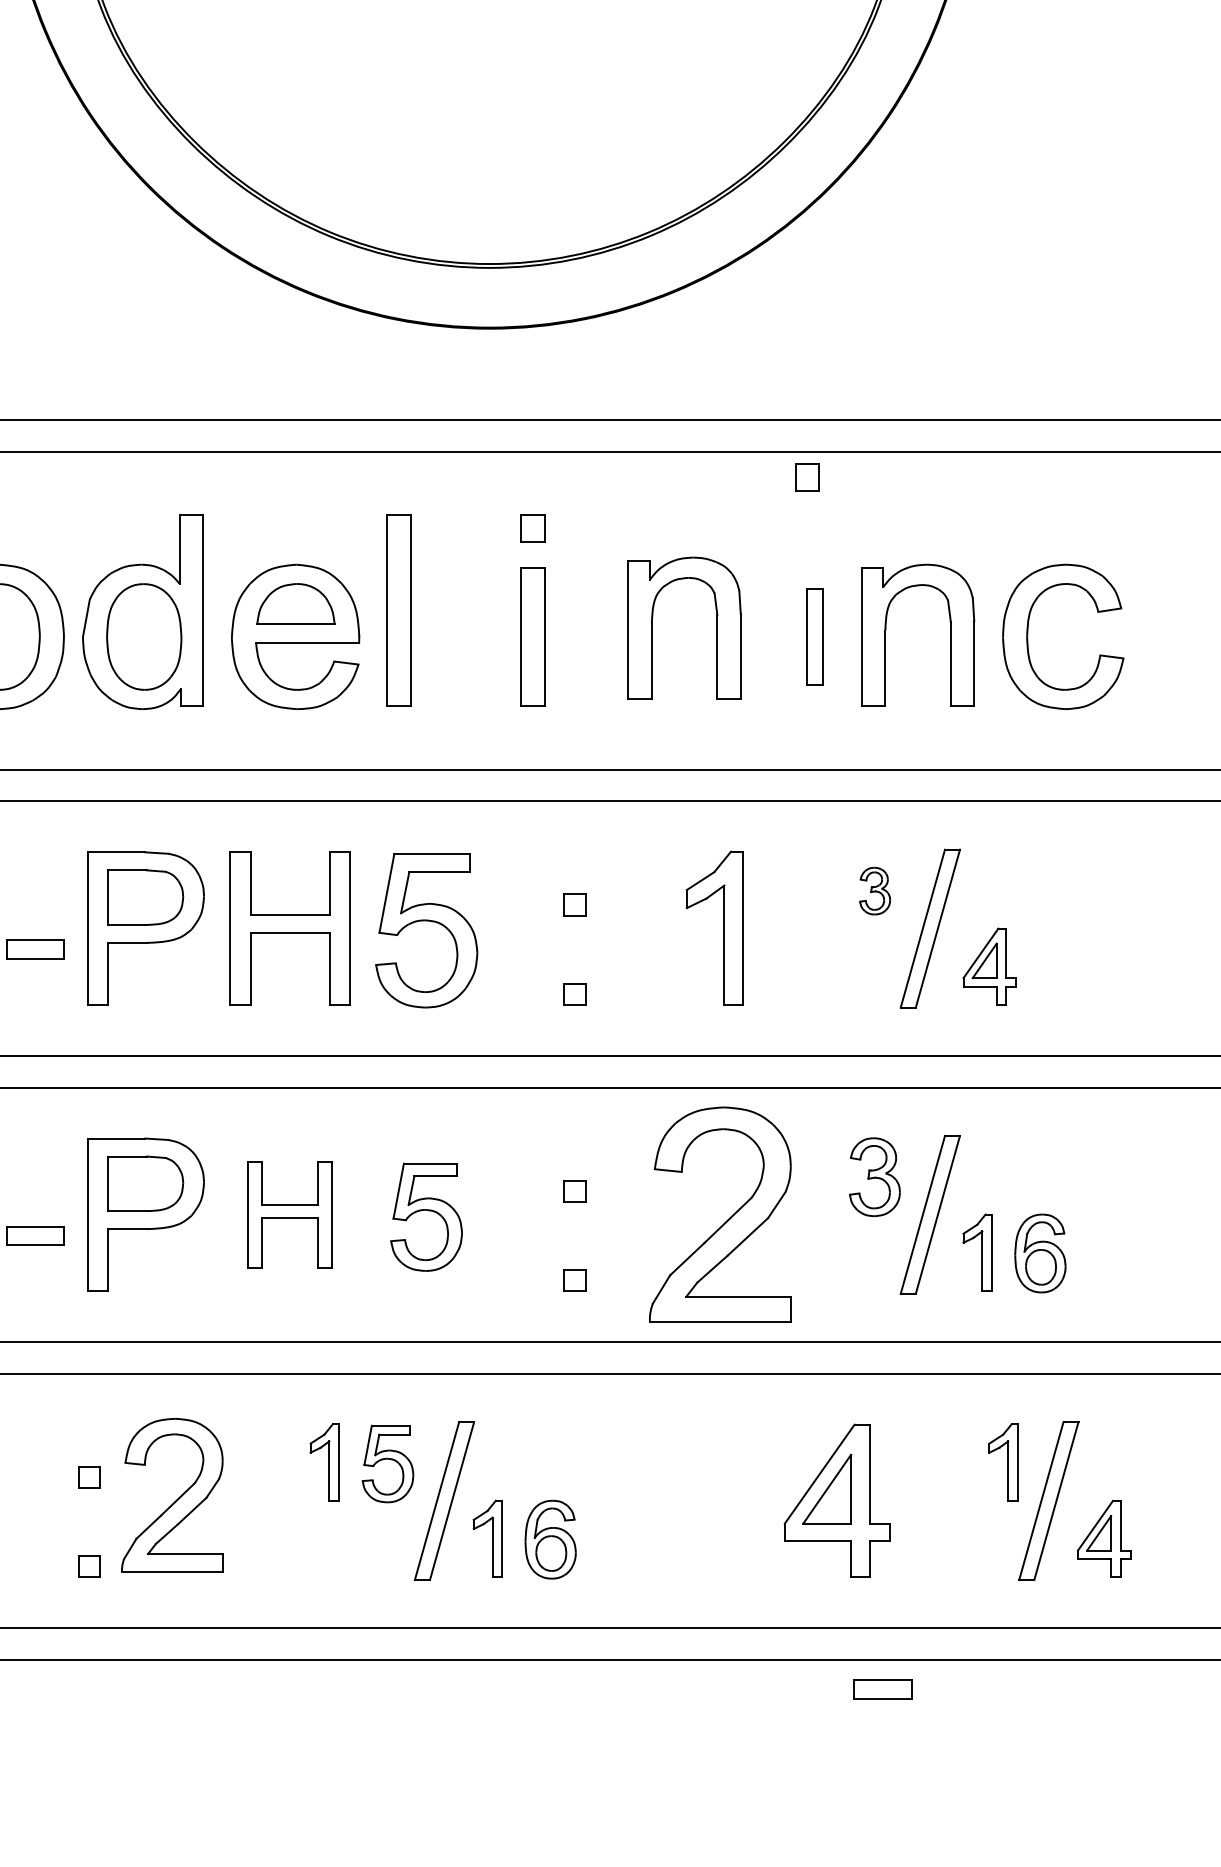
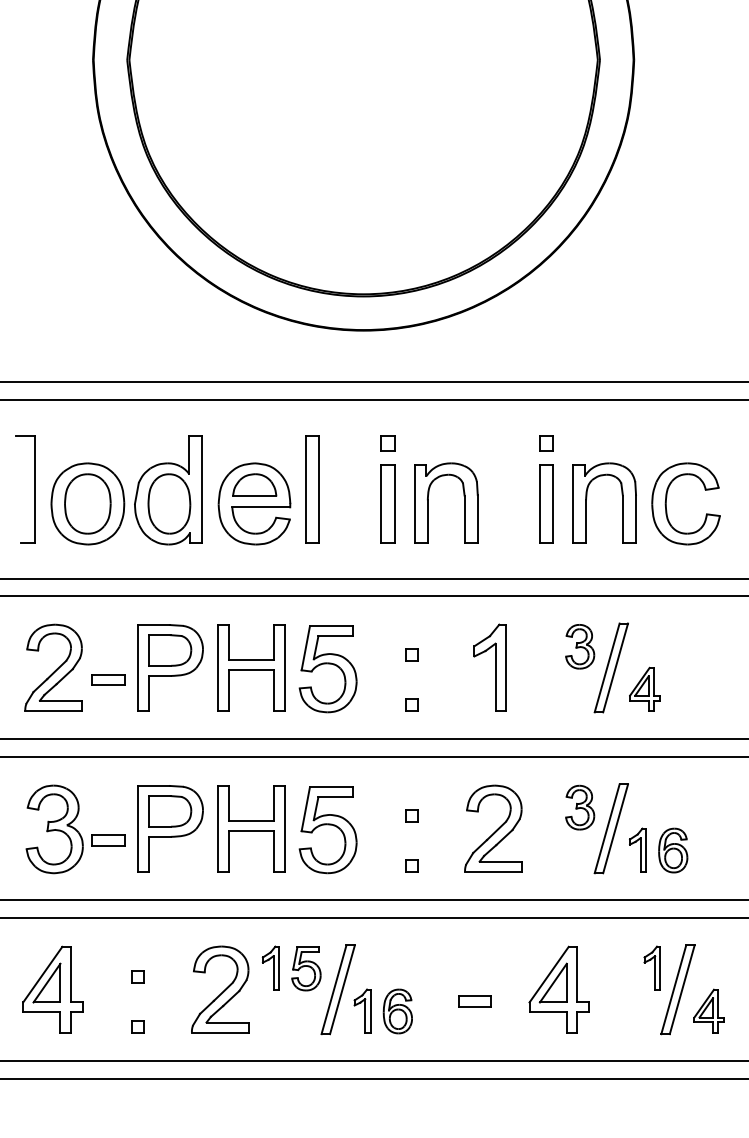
part: (807, 477) -> (546, 443), moved
part: (653, 627) -> (428, 502), moved
part: (814, 636) -> (546, 503), size x1.43
part: (875, 890) -> (580, 646), size x1.67
part: (290, 1214) -> (251, 828), size x1.43
part: (720, 1214) -> (493, 828), size x0.71
part: (425, 1217) -> (327, 830), size x1.43
part: (172, 1495) -> (220, 989), moved
part: (882, 1689) -> (474, 1001), moved

